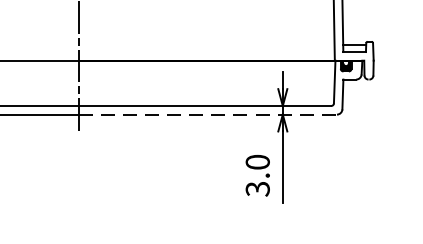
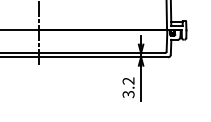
line: (209, 114) -> (104, 57), dashed -> solid
text: (257, 161) -> (128, 80), 3.0 -> 3.2

